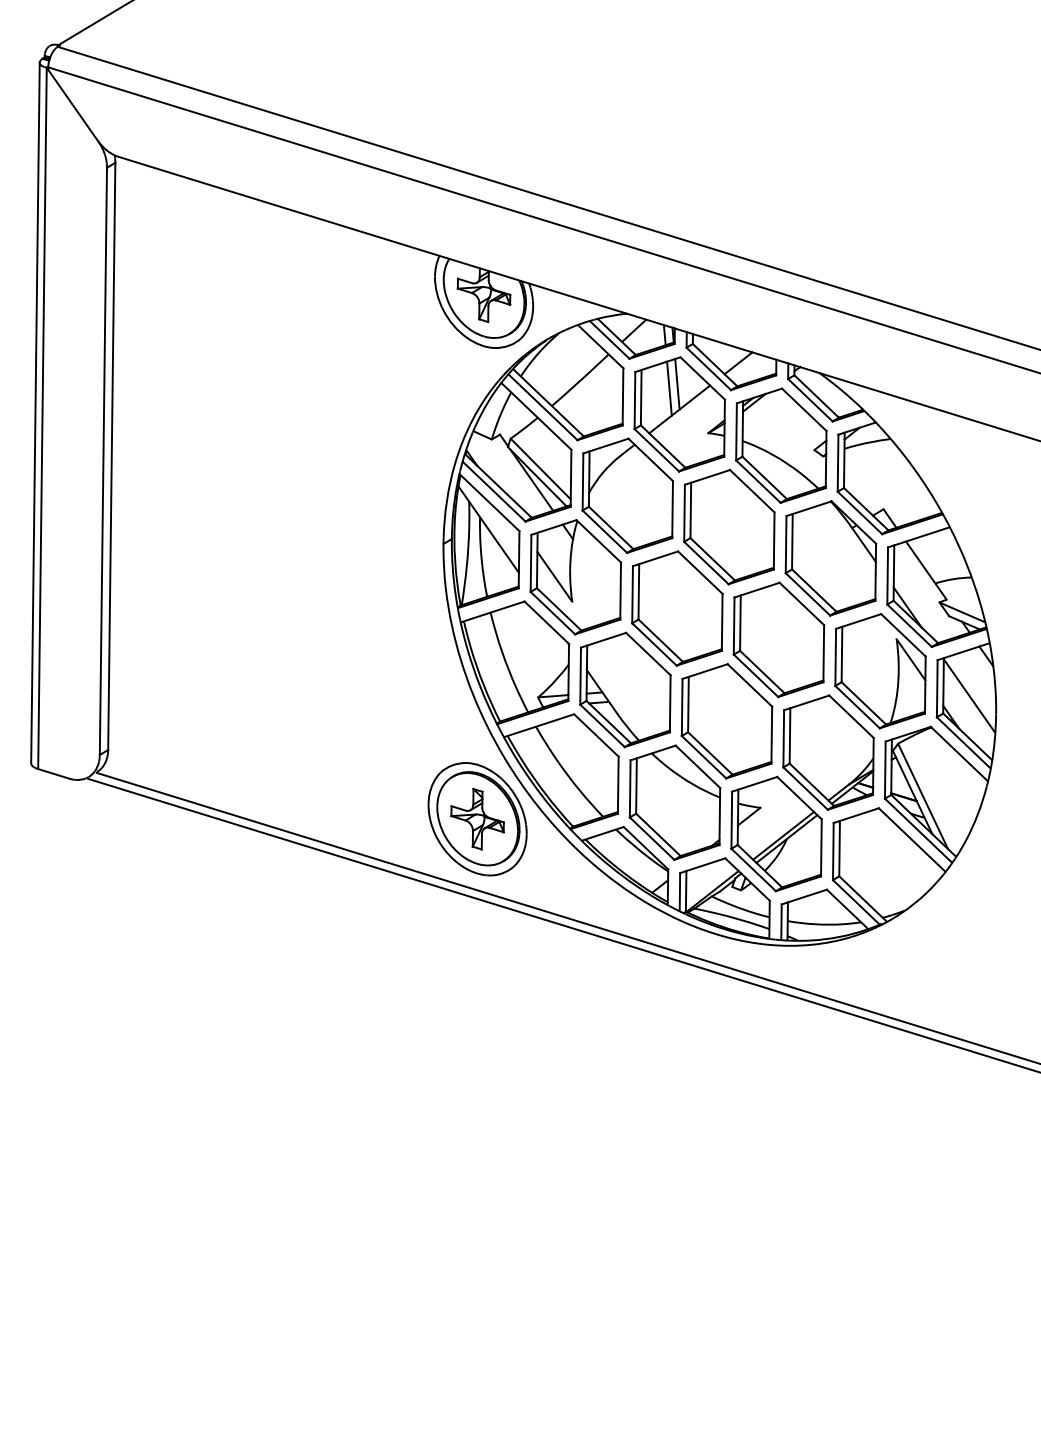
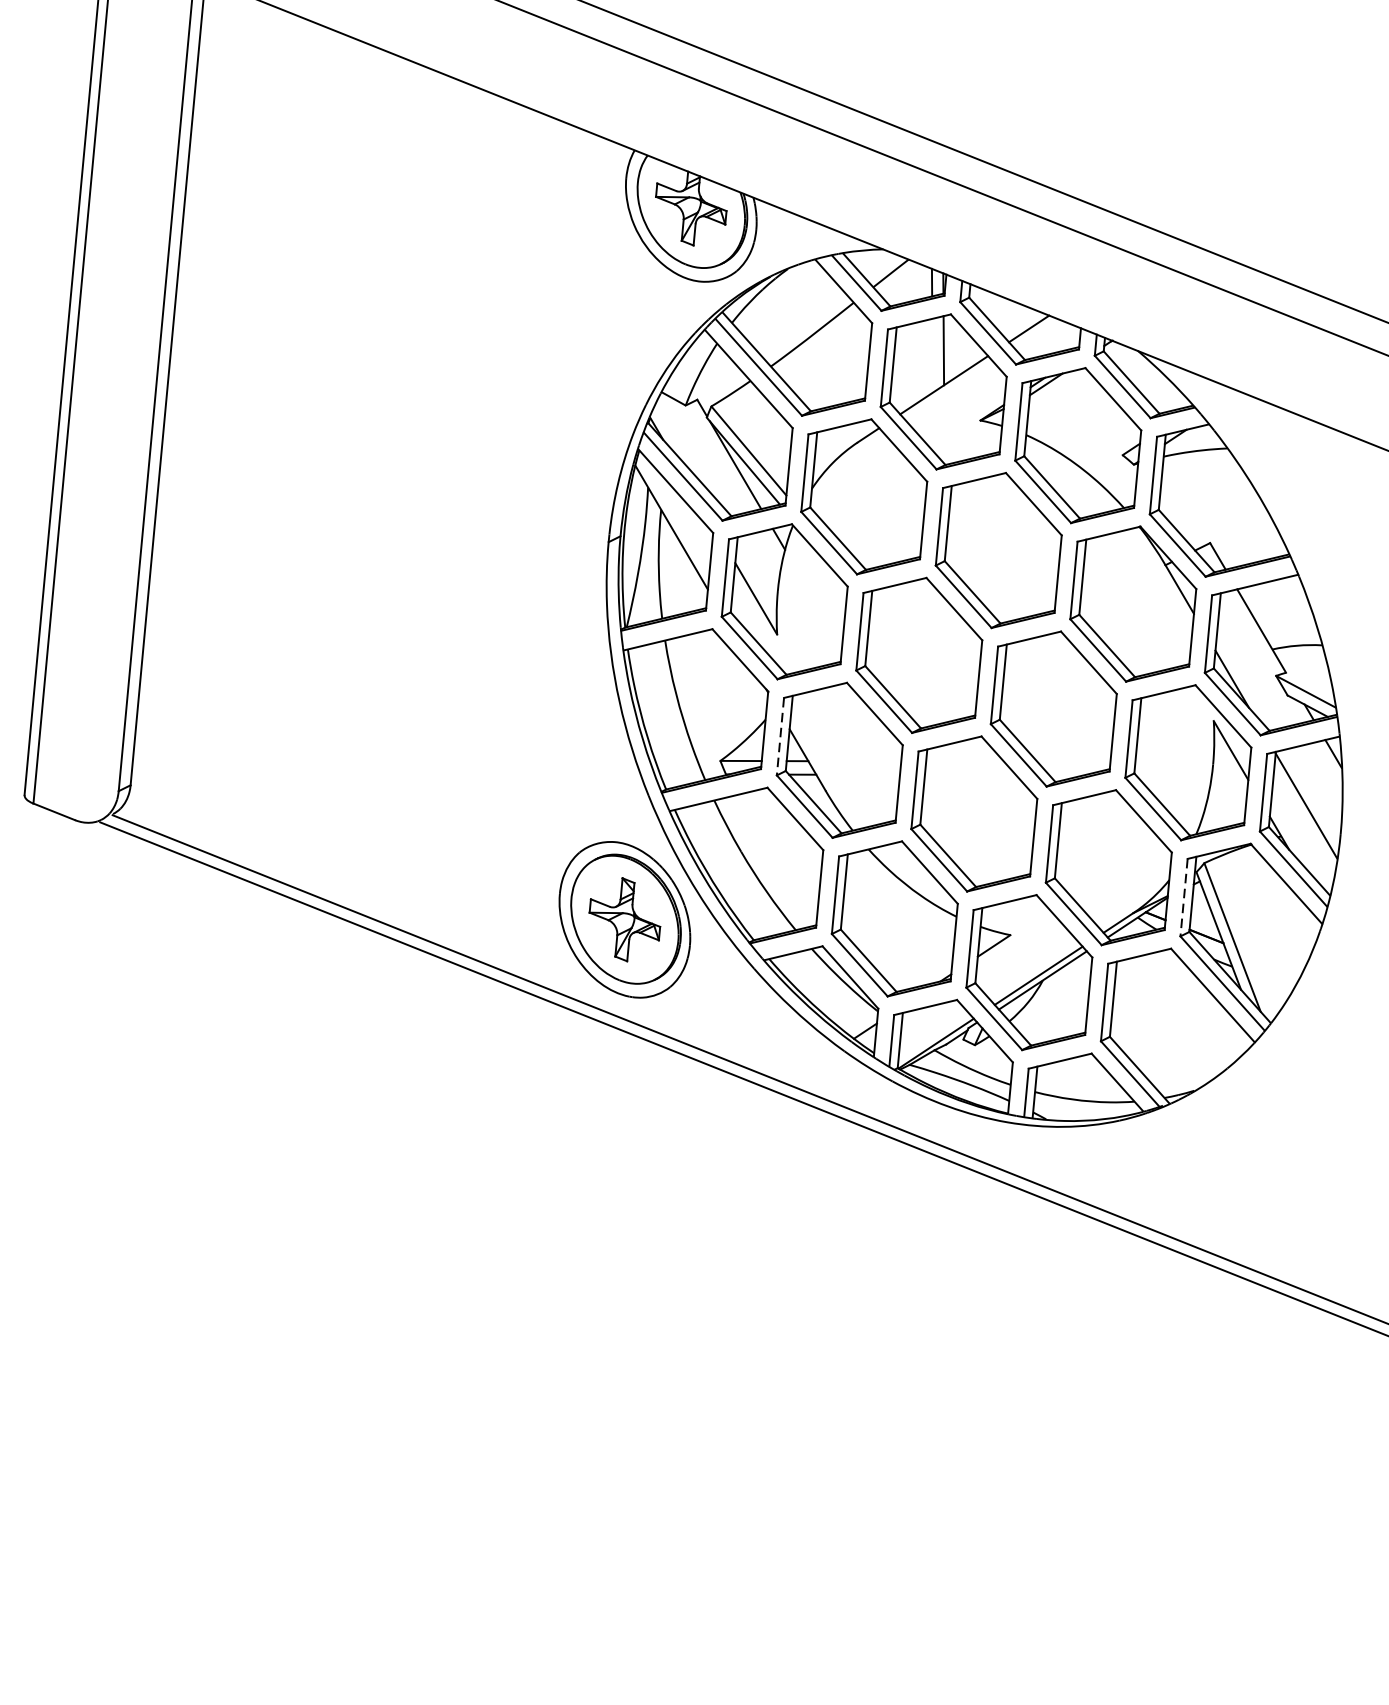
line: (669, 388) -> (932, 355), removed
line: (580, 676) -> (780, 737), solid -> dashed
line: (885, 770) -> (1184, 898), solid -> dashed

